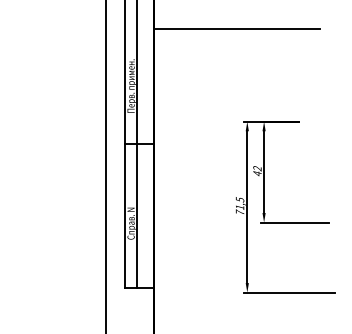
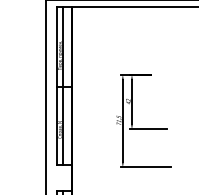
line: (237, 28) -> (117, 24), removed

